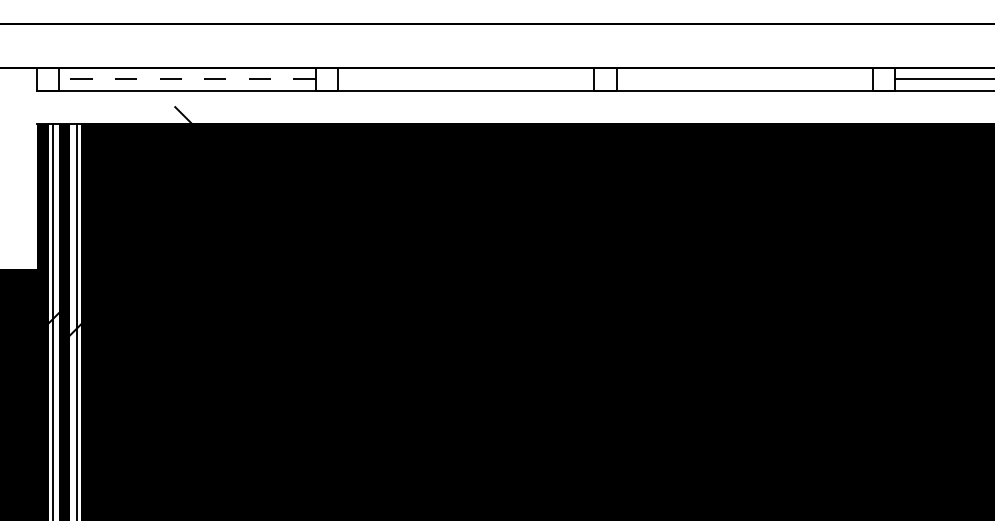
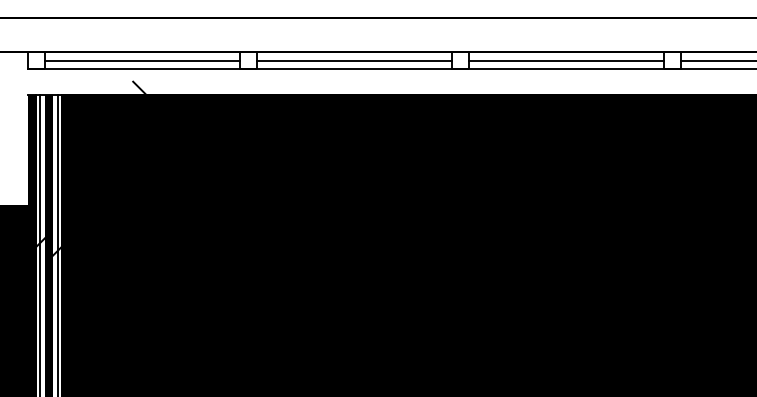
line: (186, 79) -> (141, 60), dashed -> solid
line: (465, 79) -> (354, 60), added
line: (744, 79) -> (566, 60), added

